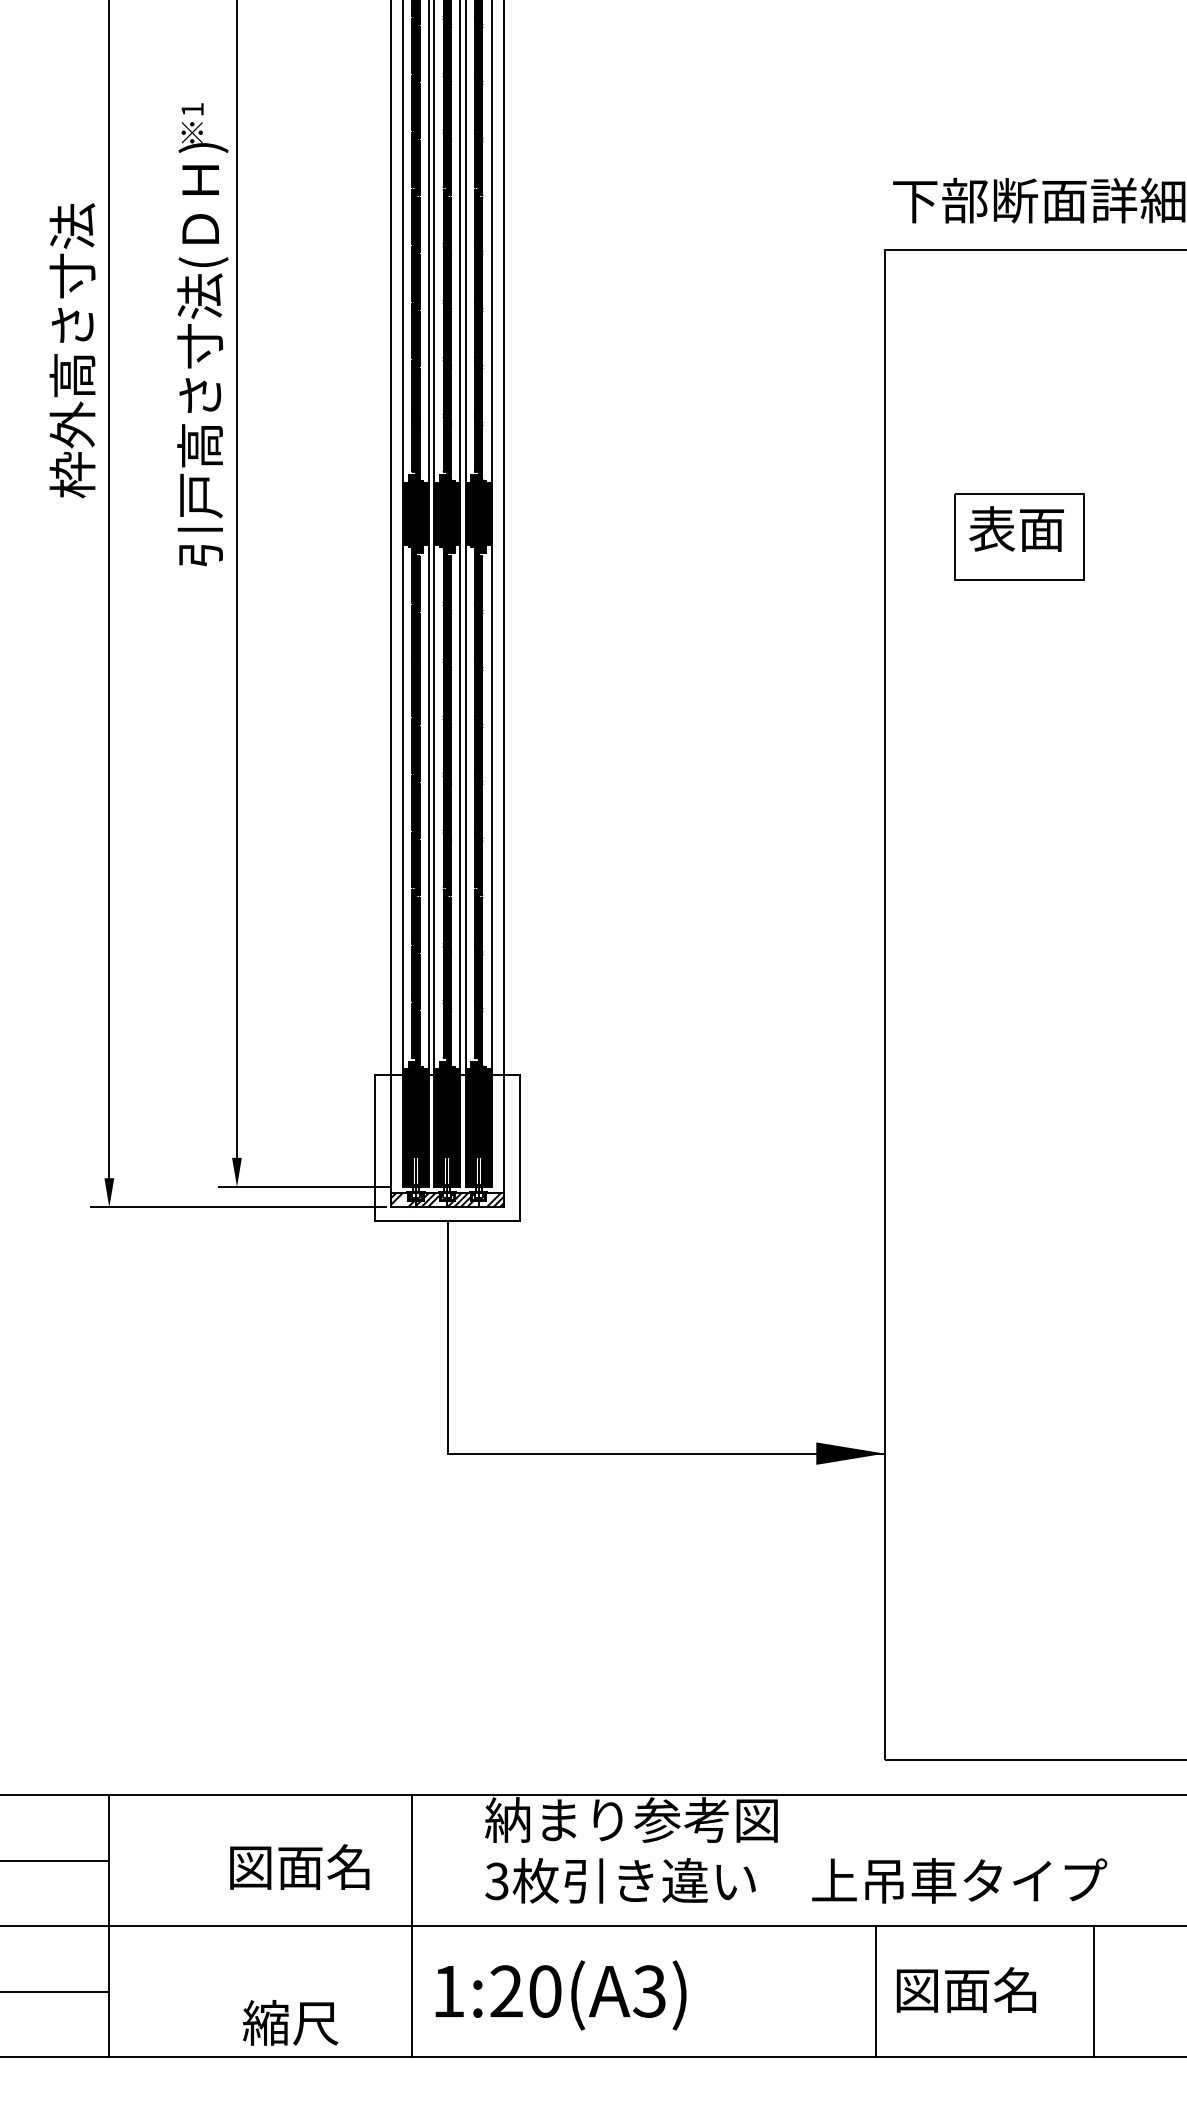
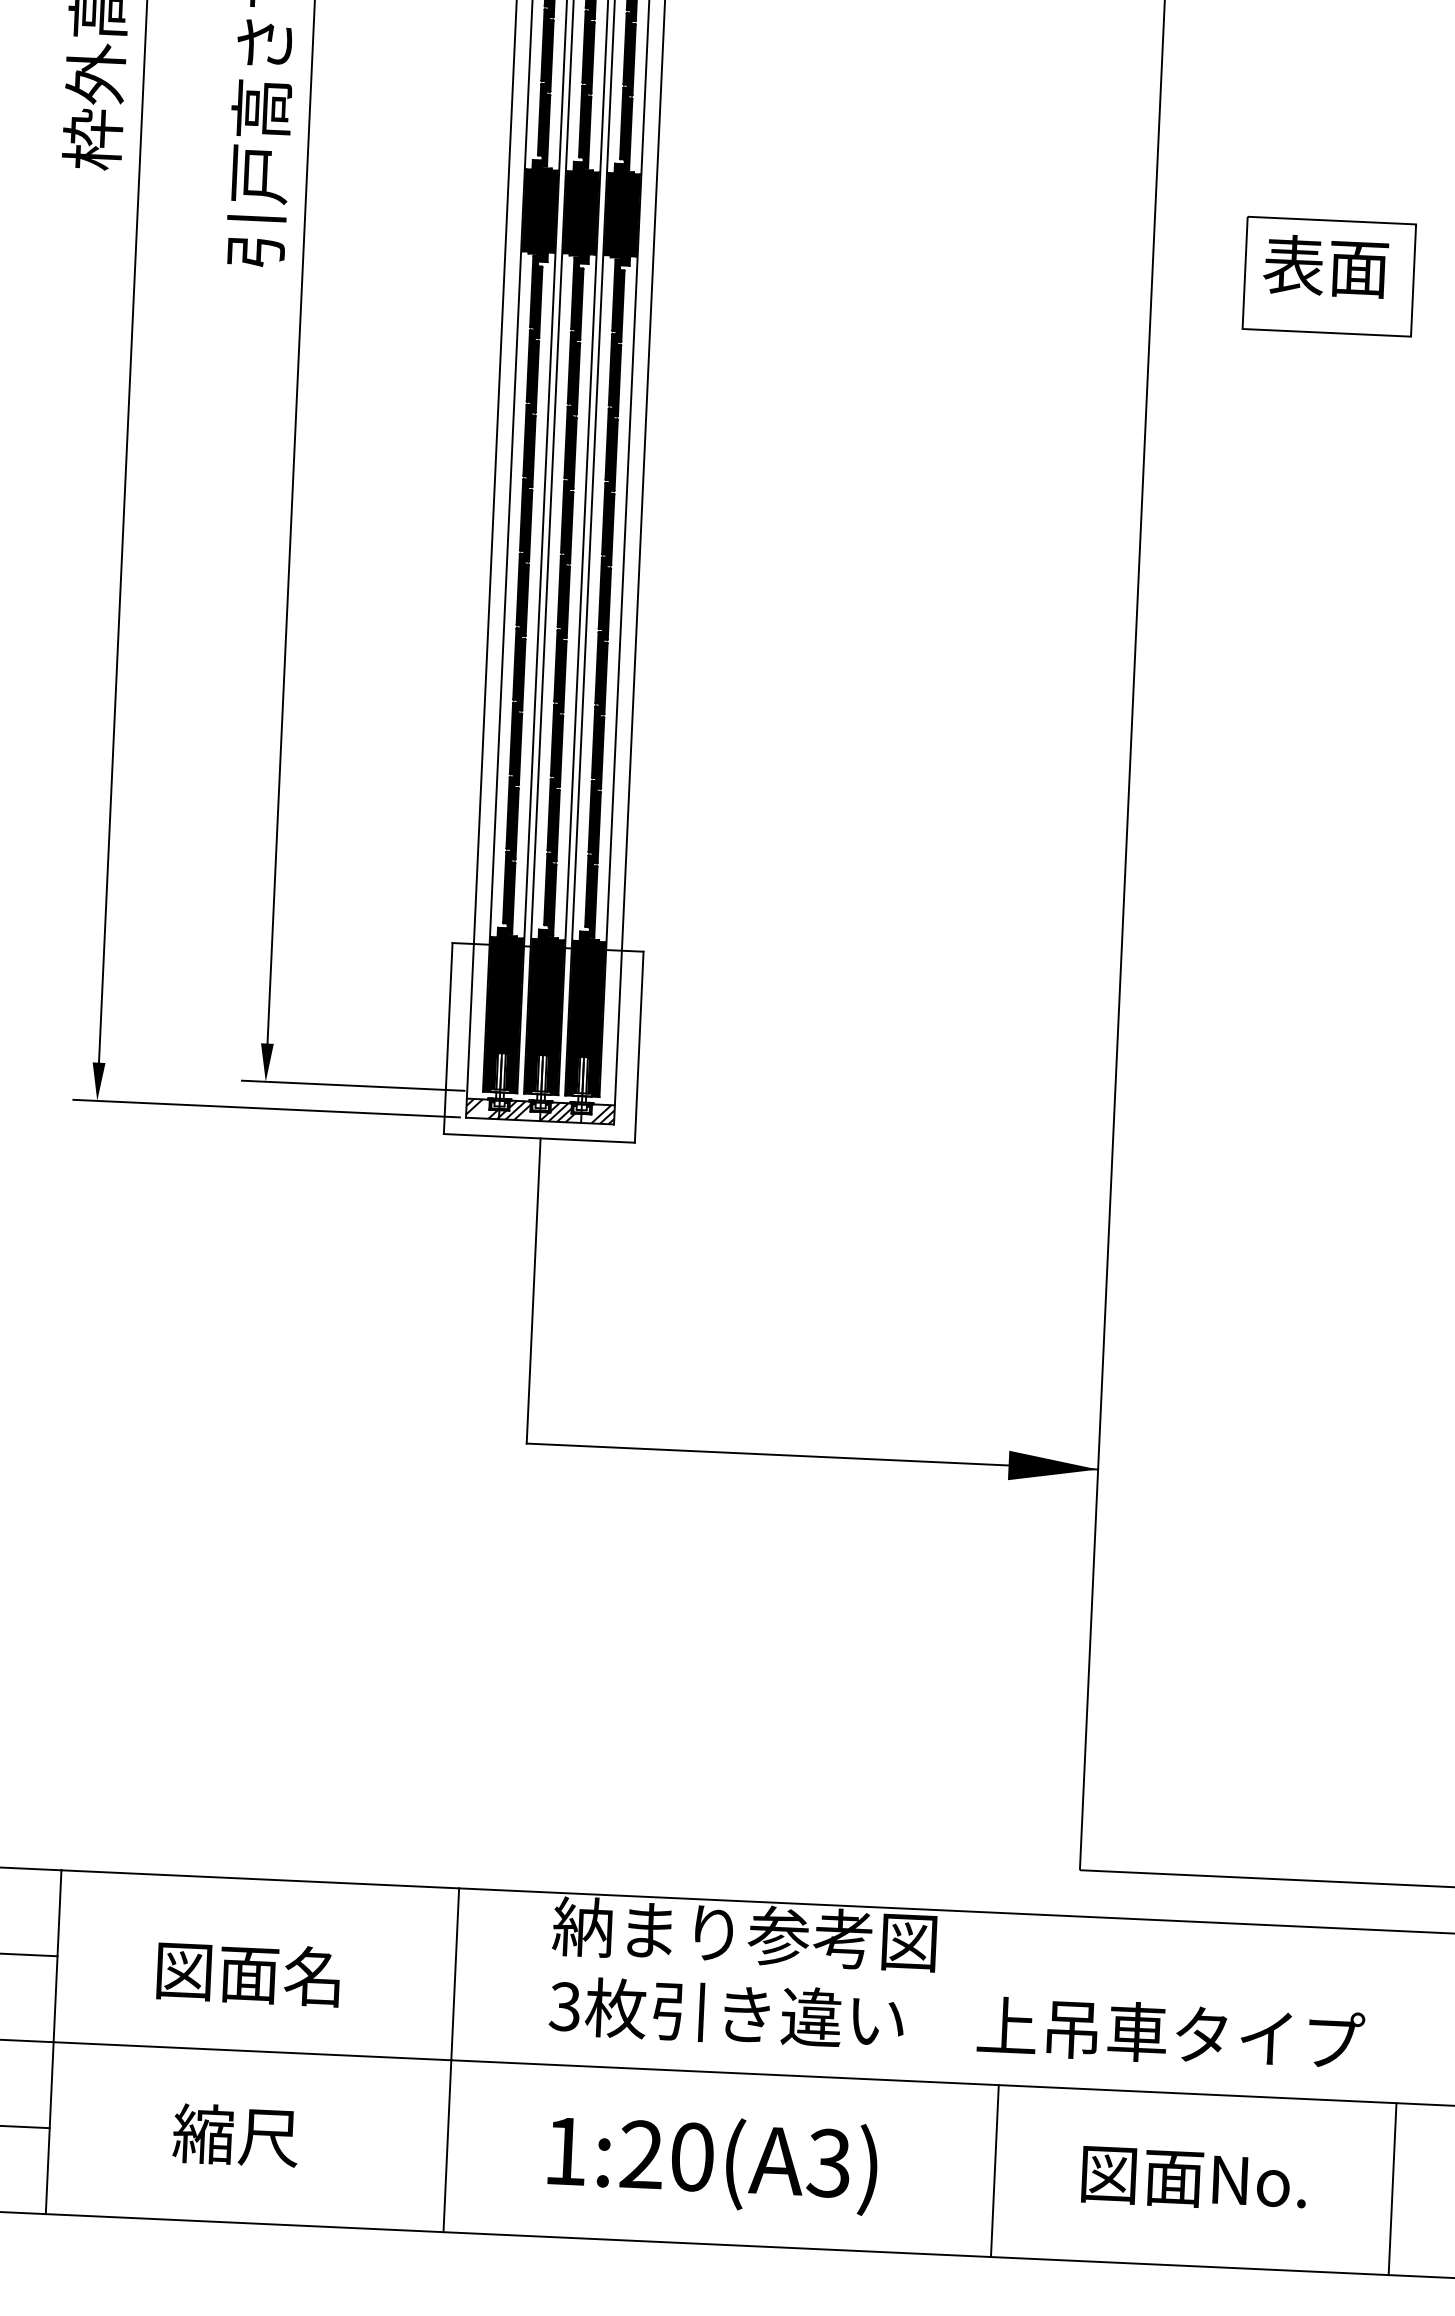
text: (299, 1866) -> (248, 1972), moved
text: (1030, 1989) -> (1257, 2180), 図面名 -> 図面No.
line: (876, 1991) -> (995, 2170), moved
line: (1093, 1991) -> (1392, 2188), moved
text: (560, 1995) -> (712, 2163), moved
text: (290, 2022) -> (235, 2134), moved

